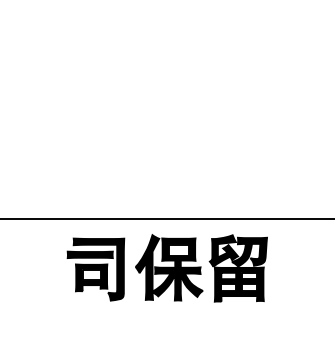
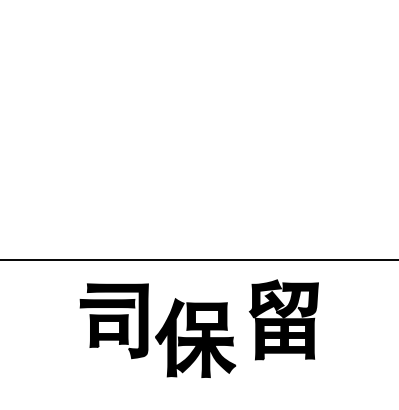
part: (169, 267) -> (195, 337), moved

